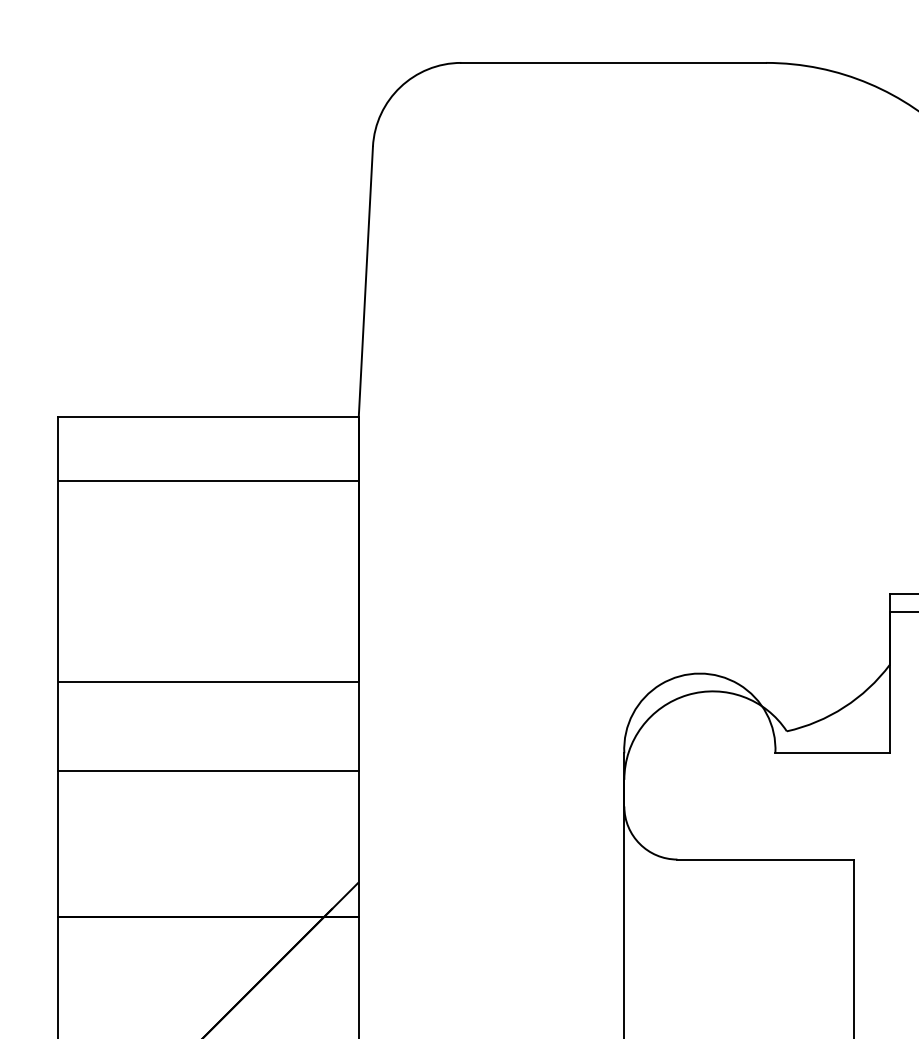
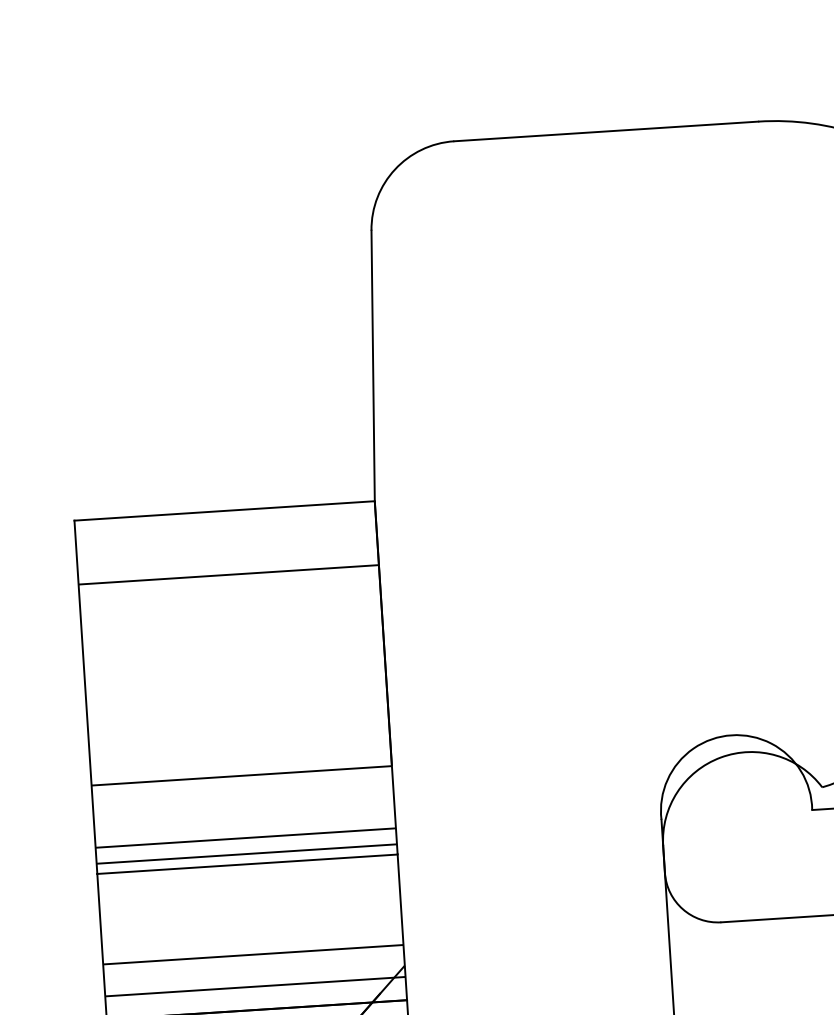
line: (207, 744) -> (244, 837), added
line: (207, 760) -> (245, 853), added
line: (207, 861) -> (252, 954), added
line: (207, 893) -> (254, 986), added

